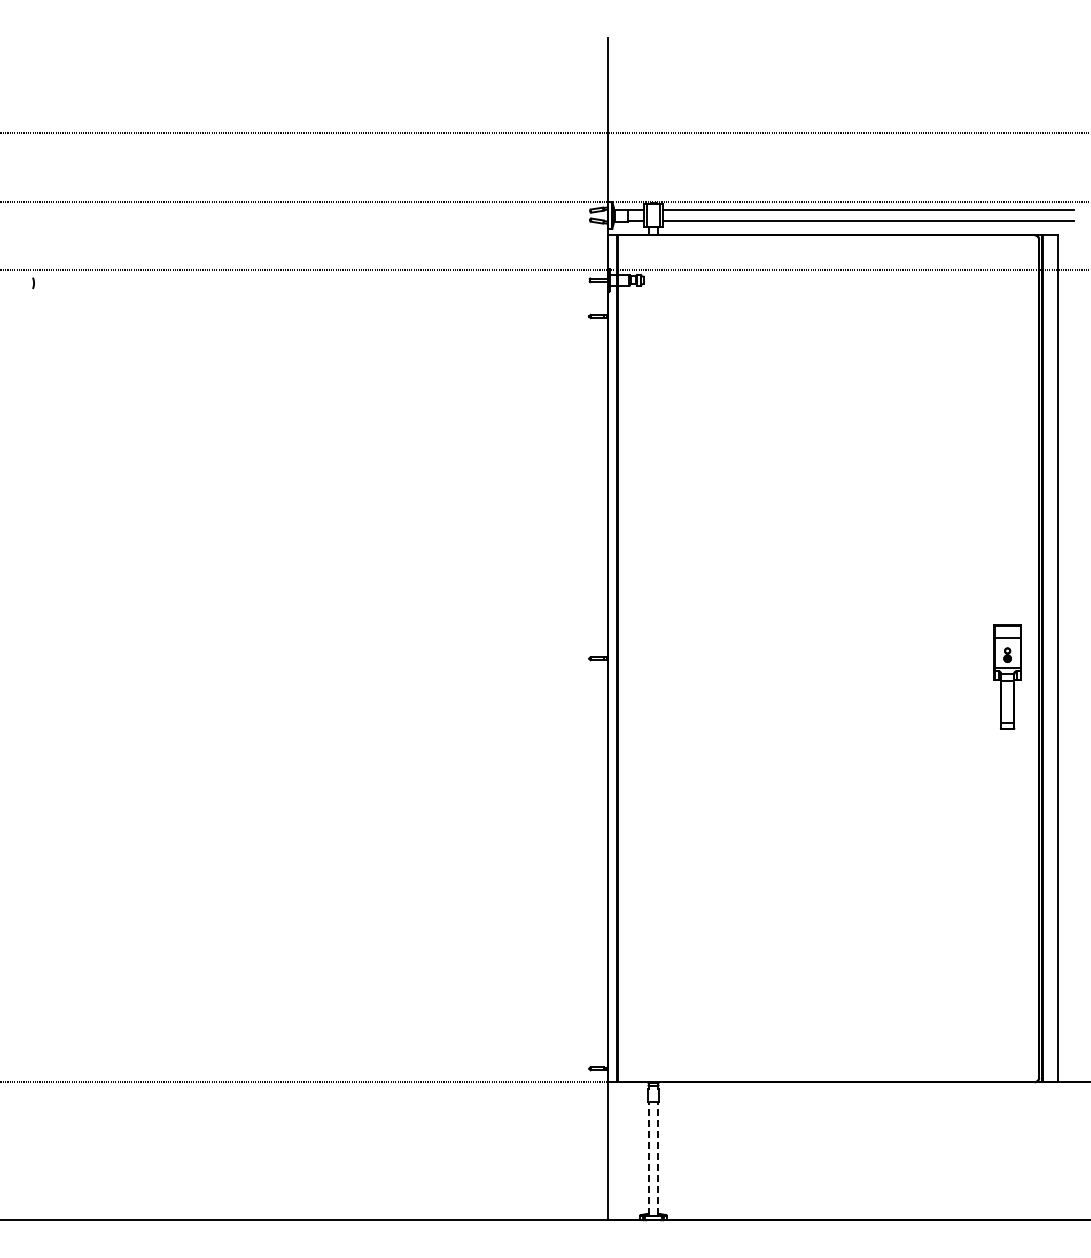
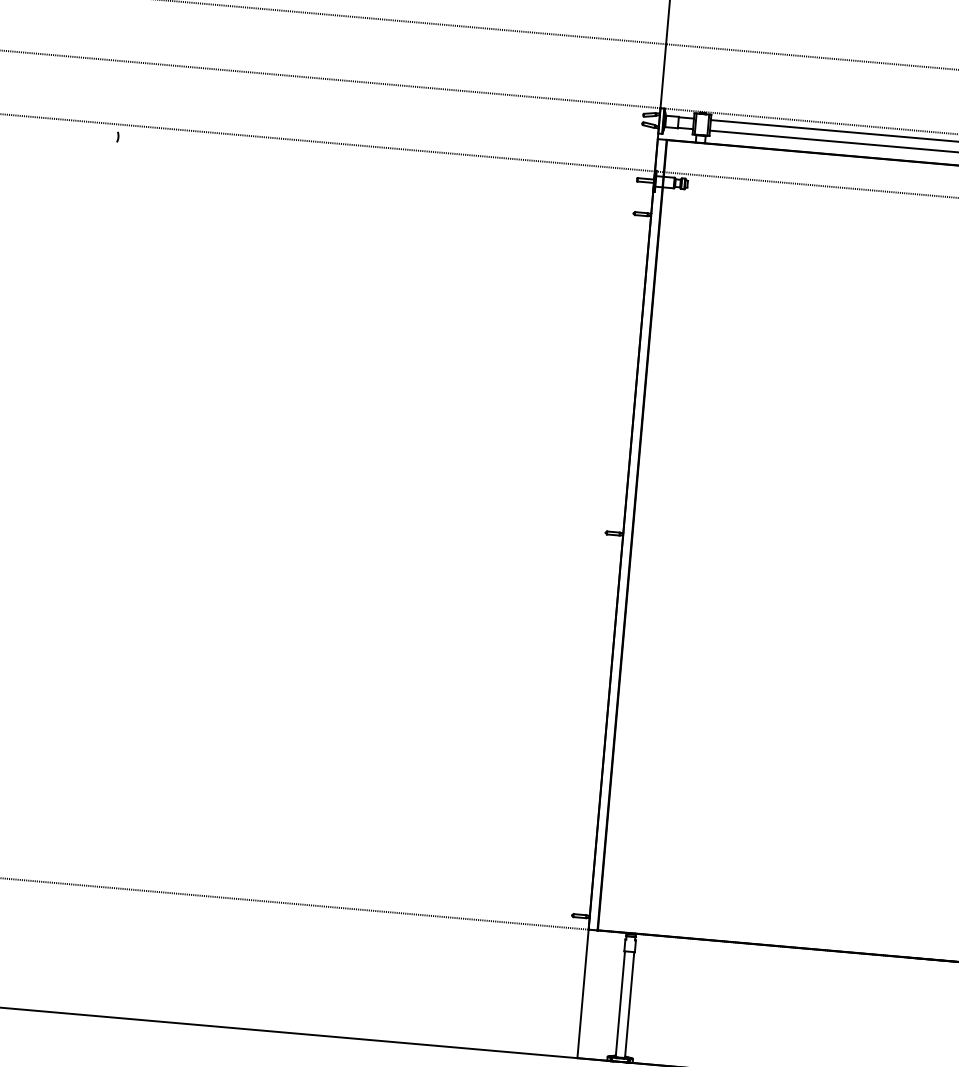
line: (648, 1158) -> (620, 1004), dashed -> solid
line: (658, 1158) -> (629, 1004), dashed -> solid

